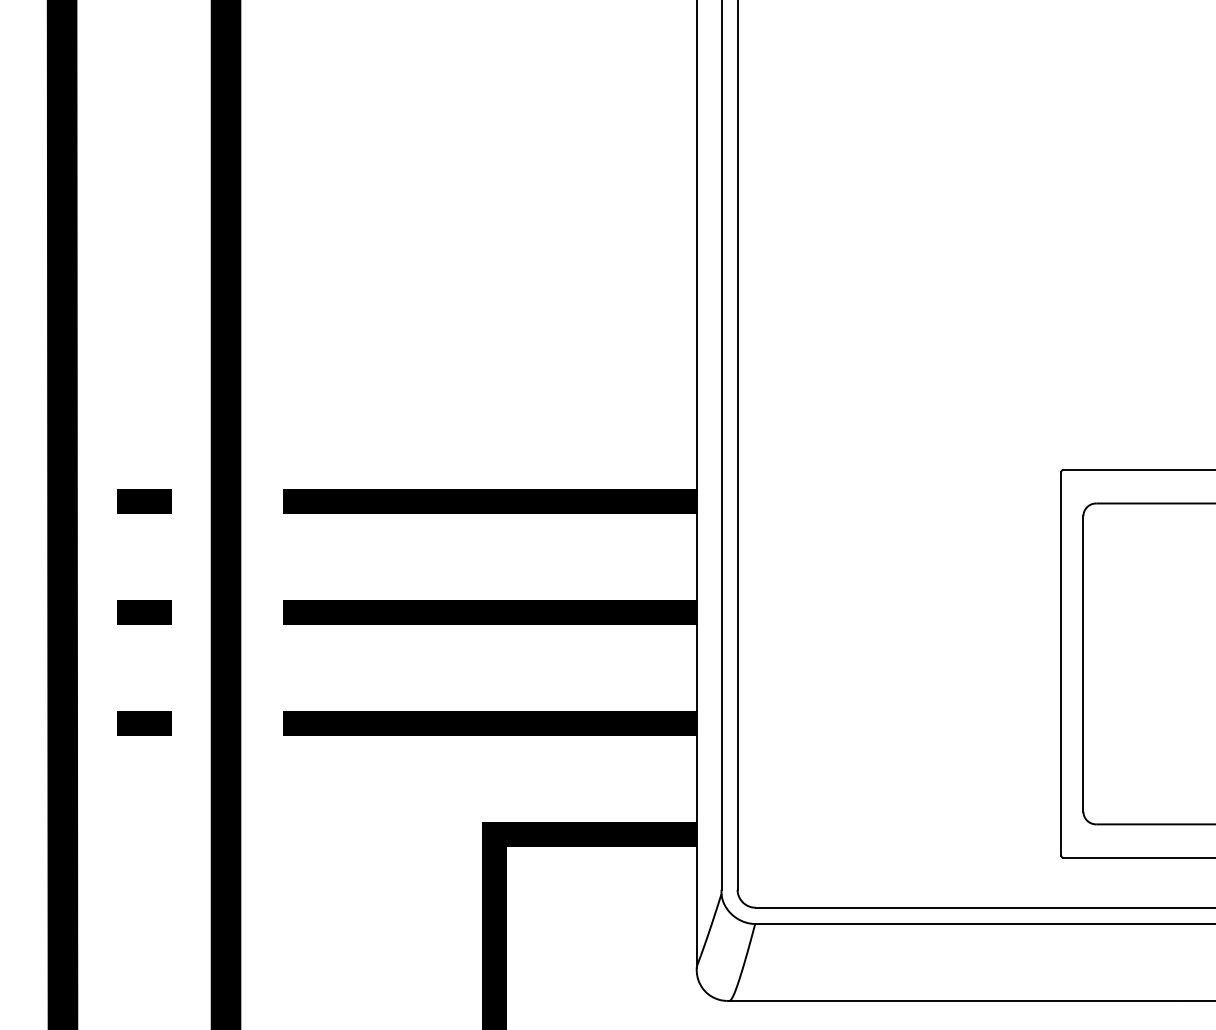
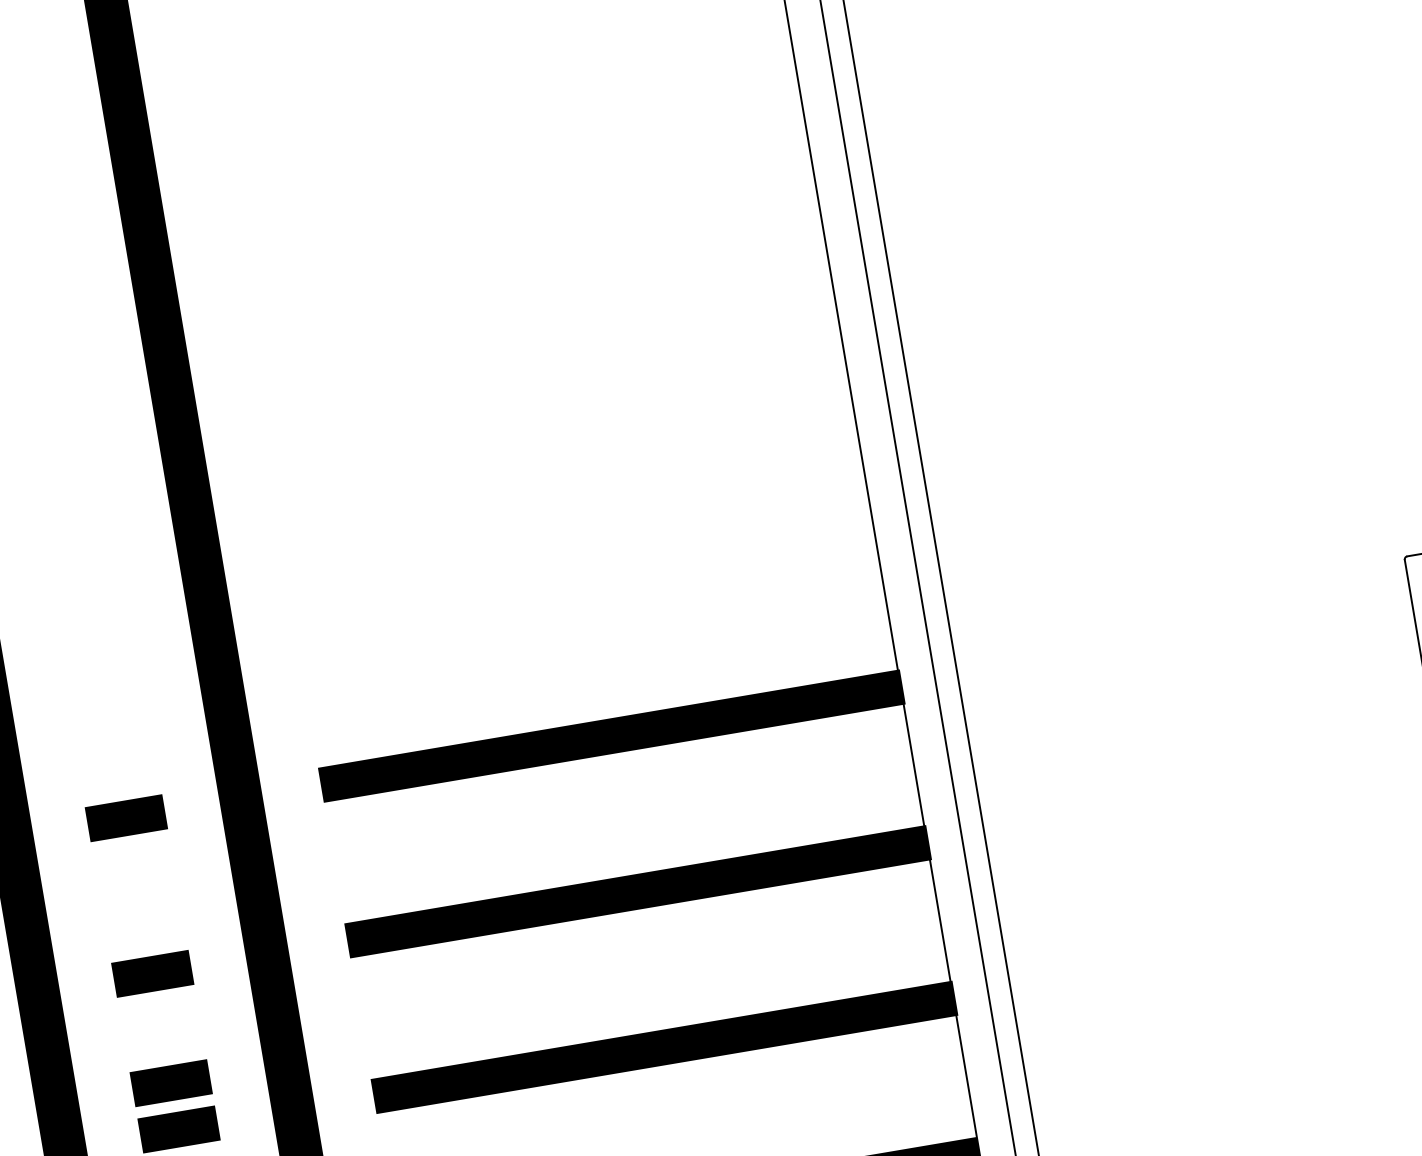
line: (144, 690) -> (171, 1083), added

